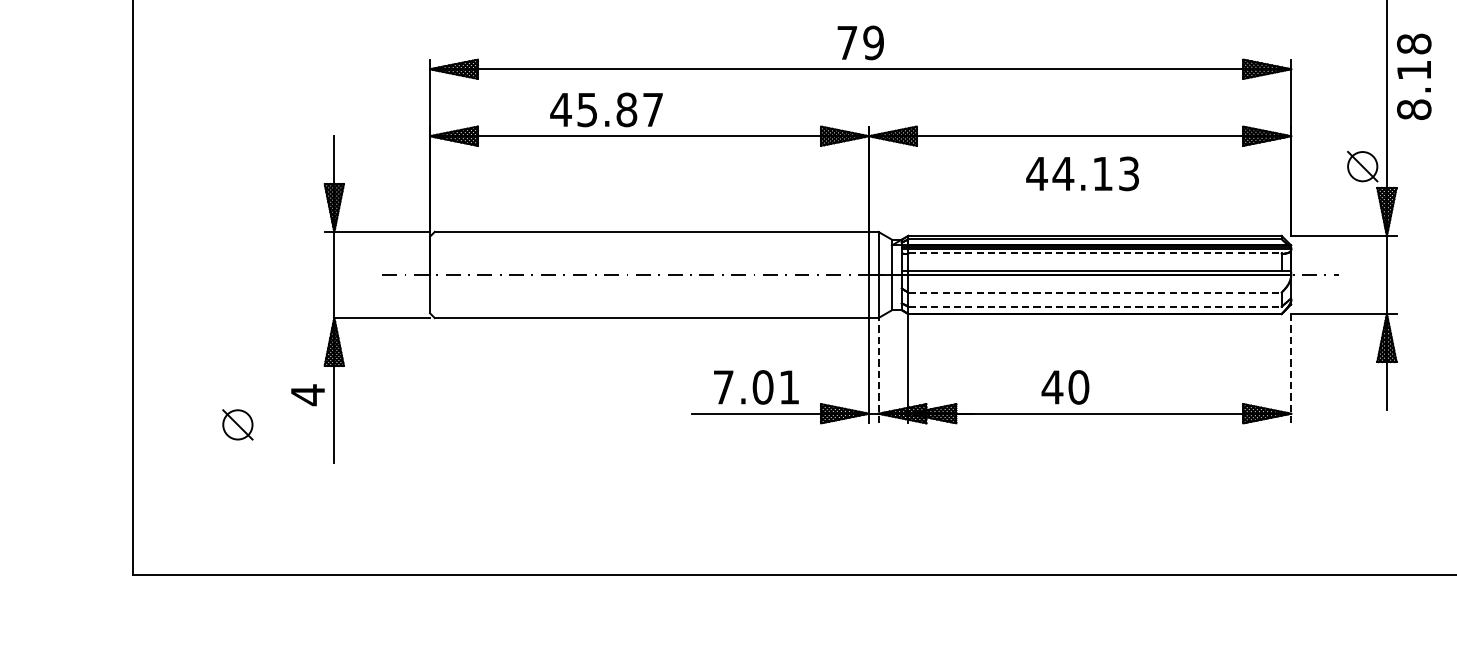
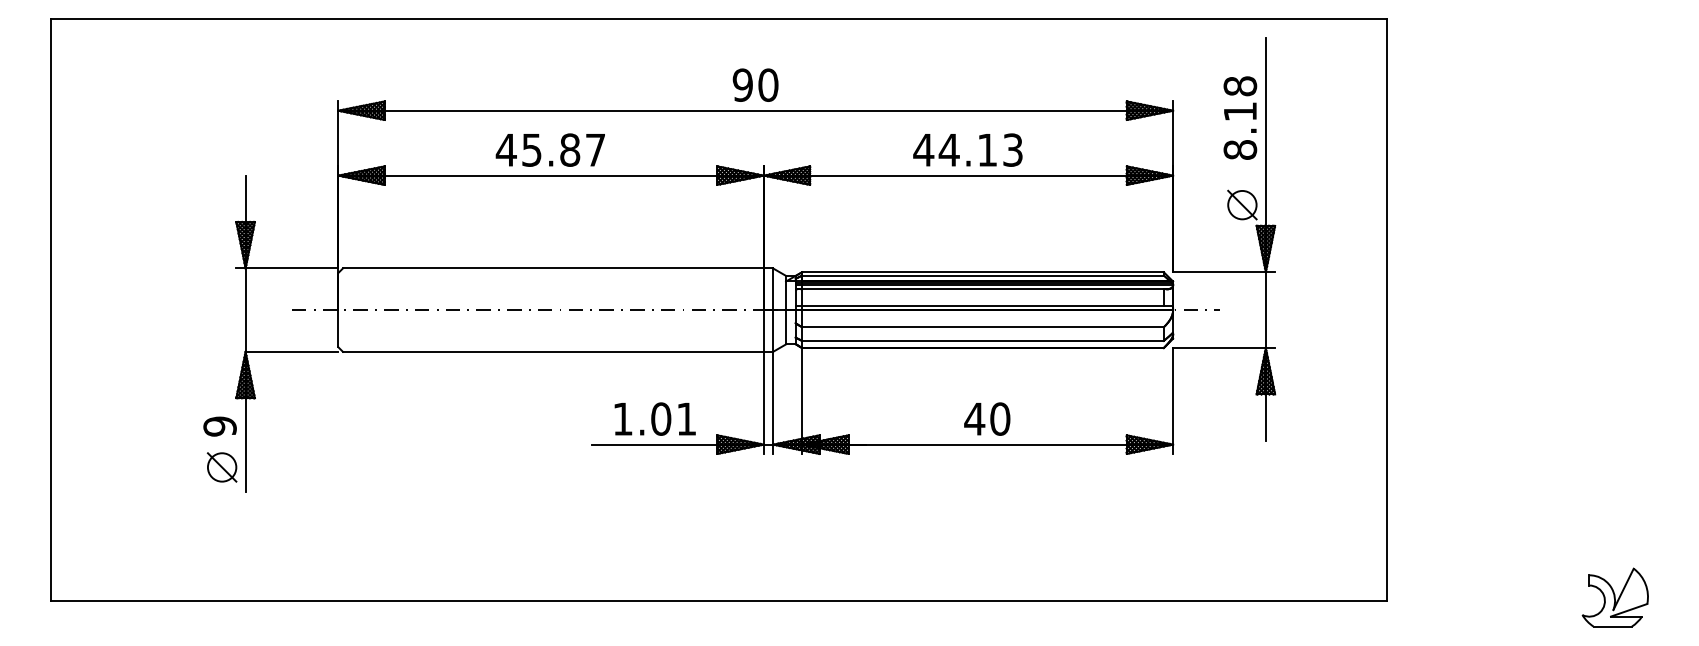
text: (860, 42) -> (755, 84), 79 -> 90
text: (1414, 76) -> (1240, 117), moved
text: (605, 109) -> (549, 149), moved
text: (1082, 173) -> (967, 149), moved
line: (1094, 253) -> (982, 289), dashed -> solid
line: (1094, 292) -> (982, 327), dashed -> solid
line: (1094, 306) -> (982, 340), dashed -> solid
line: (1291, 369) -> (1173, 401), dashed -> solid
line: (878, 370) -> (773, 402), dashed -> solid
text: (723, 386) -> (622, 418), 7.01 -> 1.01
text: (1065, 386) -> (987, 418), moved
text: (307, 395) -> (219, 426), 4 -> 9
part: (237, 424) -> (221, 467), moved

